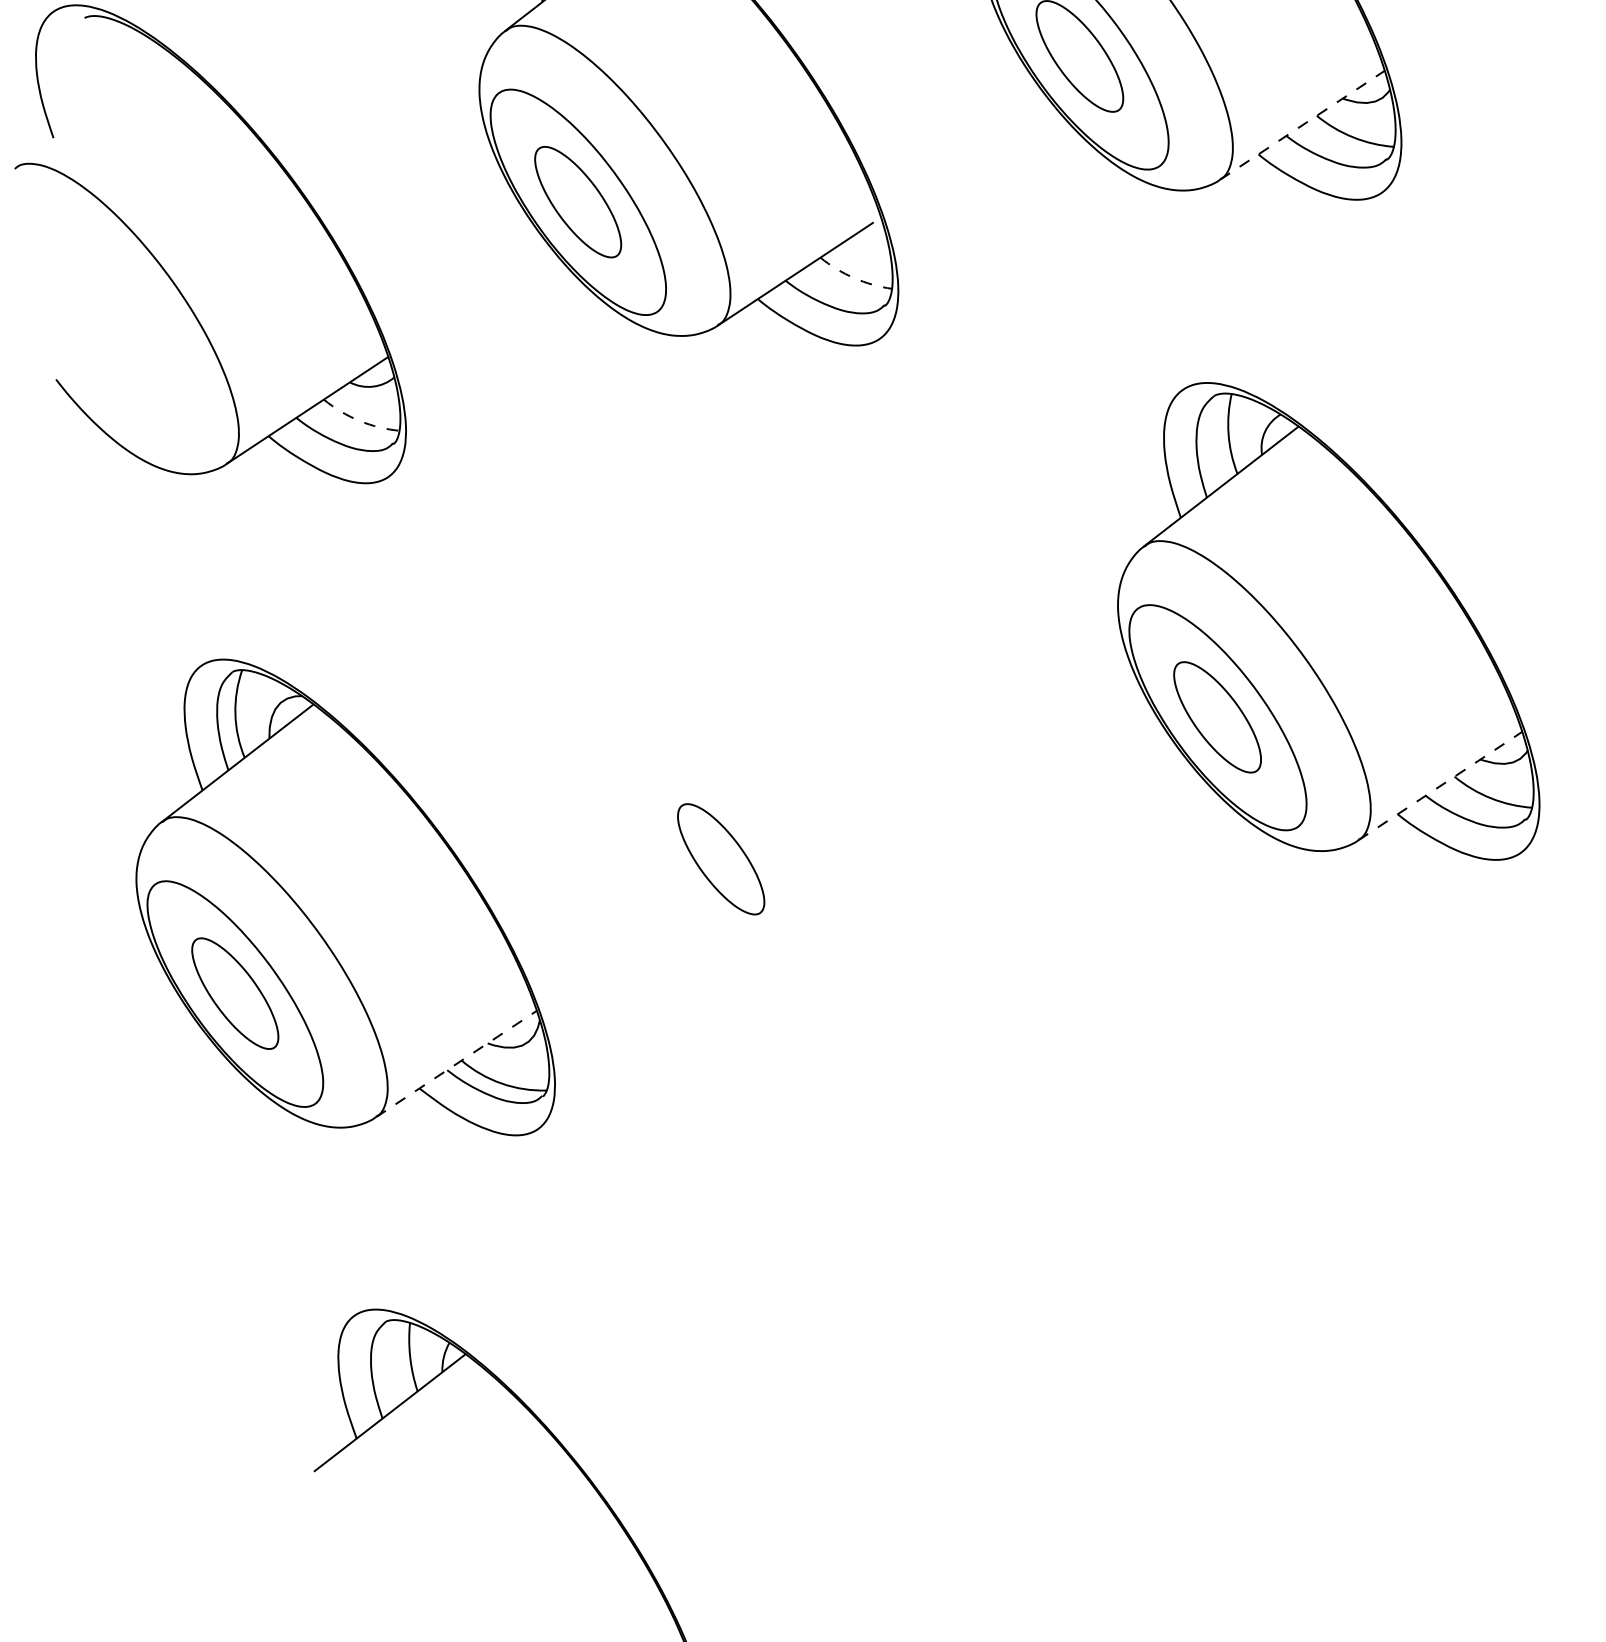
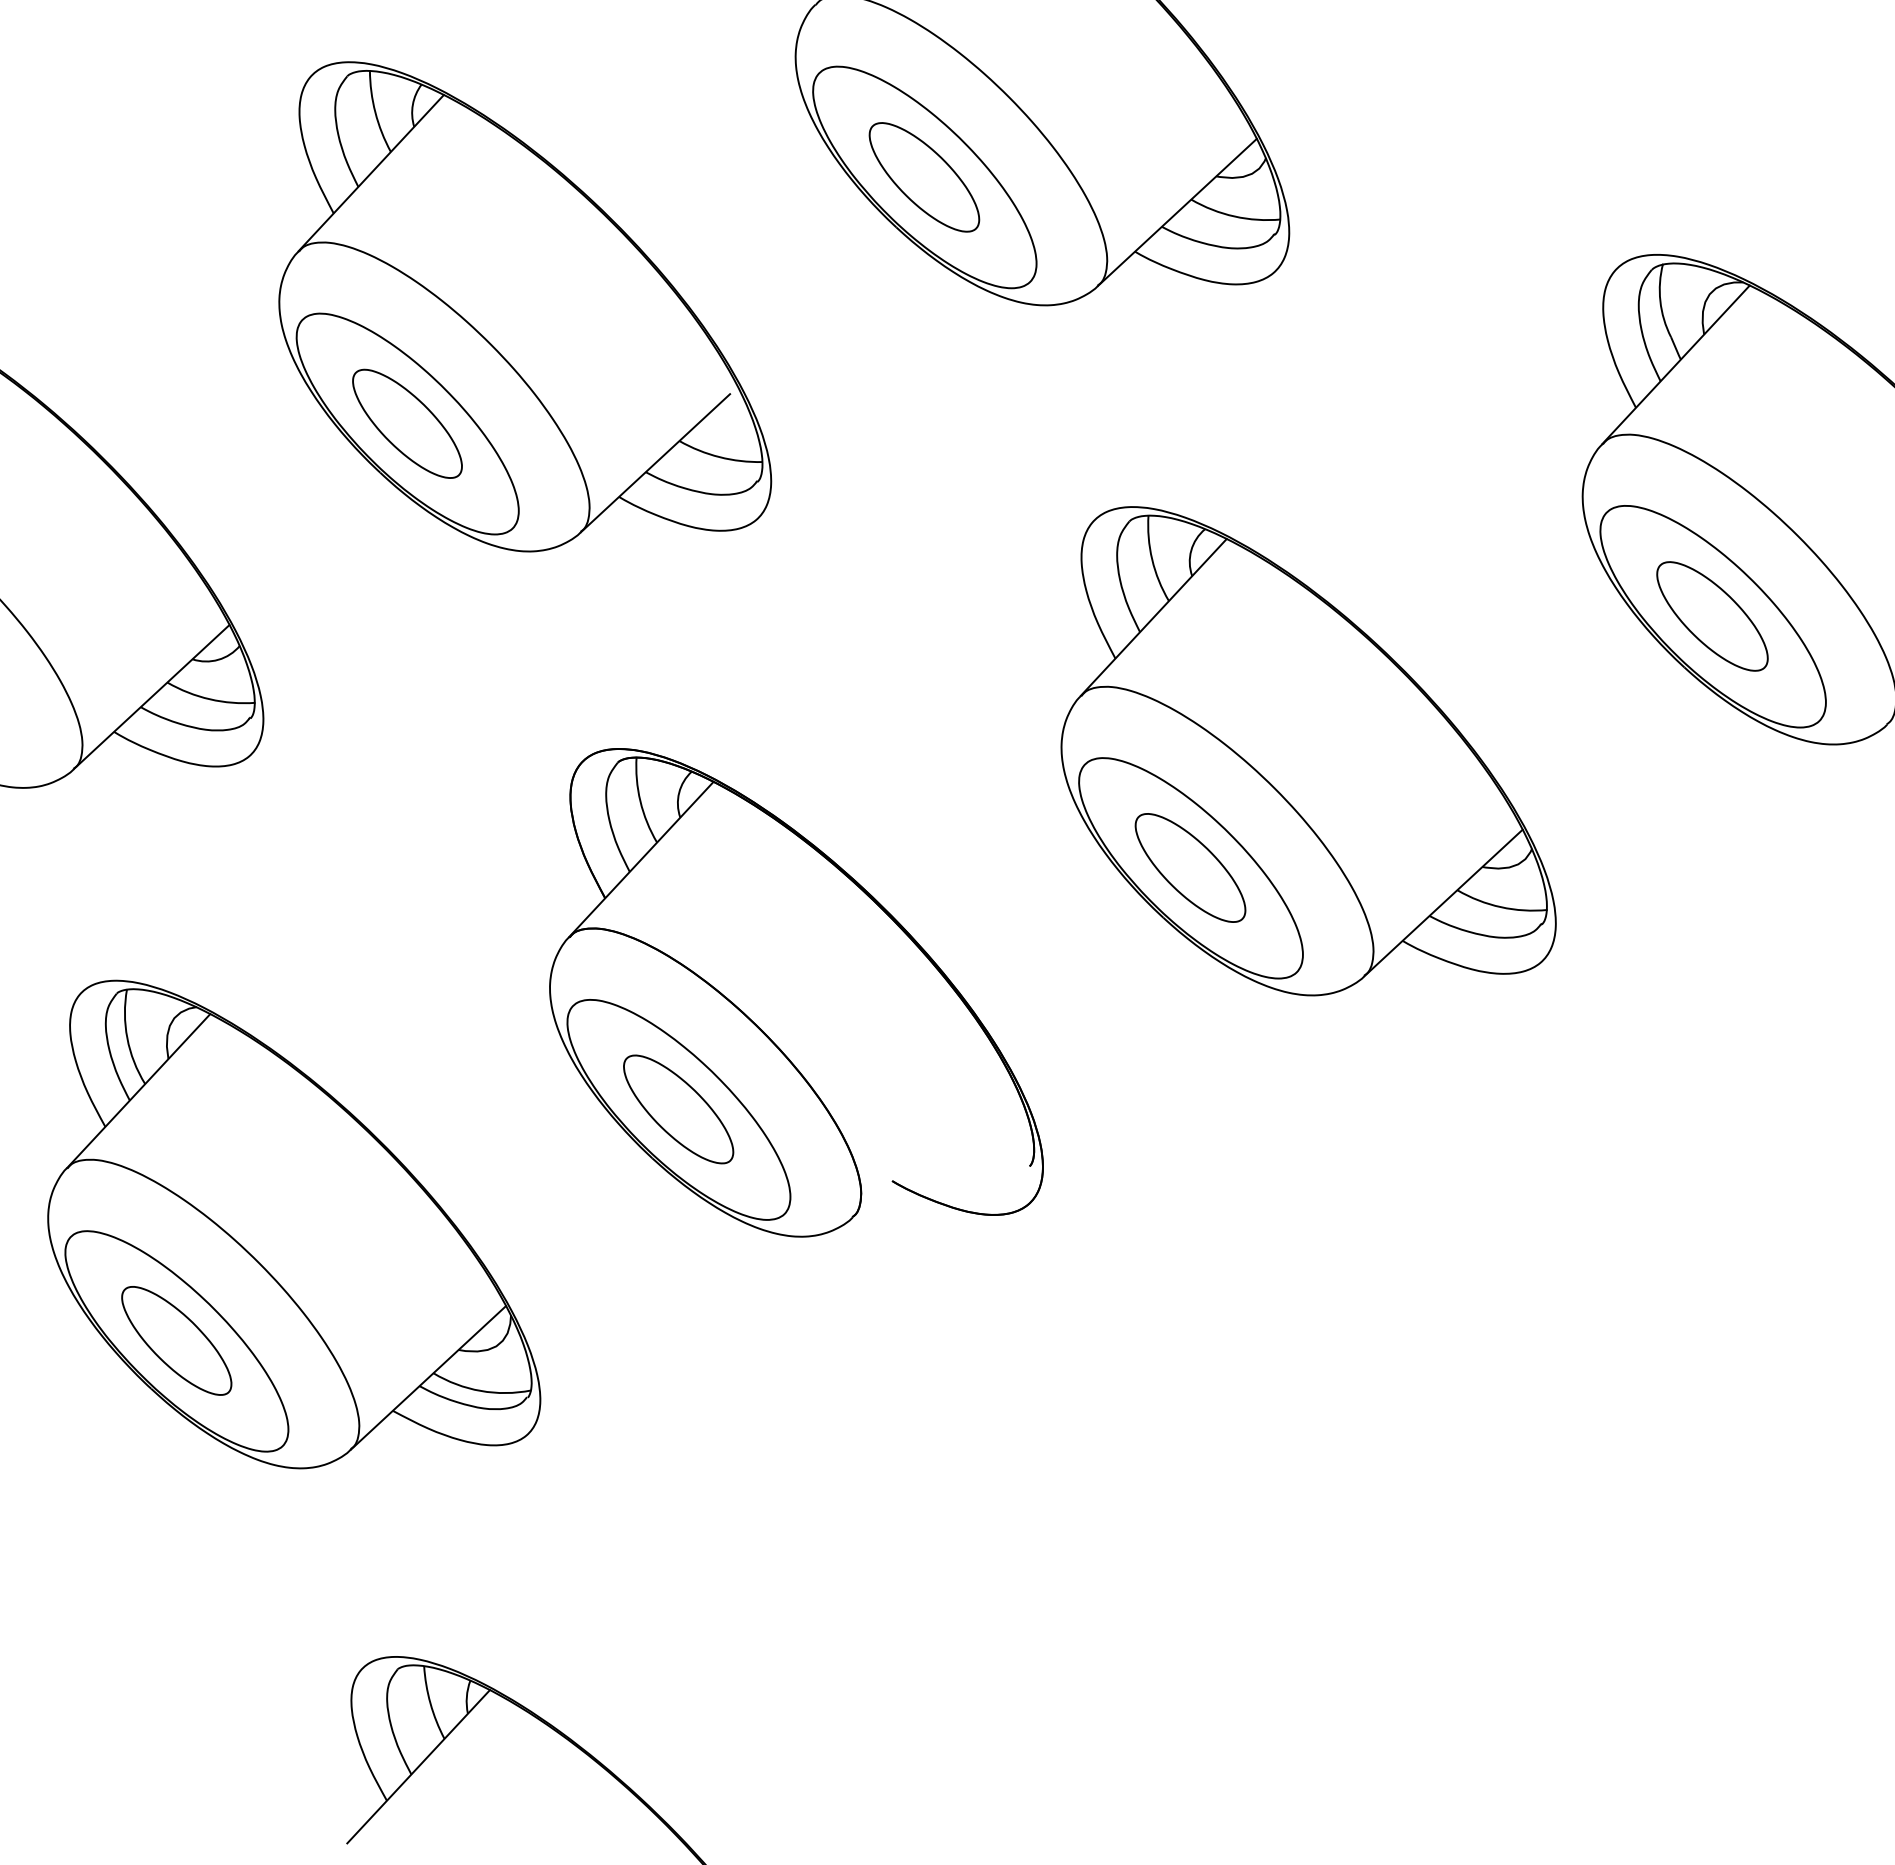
line: (1302, 125) -> (1177, 212), dashed -> solid
arc: (854, 278) -> (719, 457), dashed -> solid
arc: (359, 421) -> (209, 699), dashed -> solid
line: (1440, 785) -> (1443, 902), dashed -> solid
part: (806, 798) -> (760, 1028), added
line: (456, 1063) -> (428, 1377), dashed -> solid

